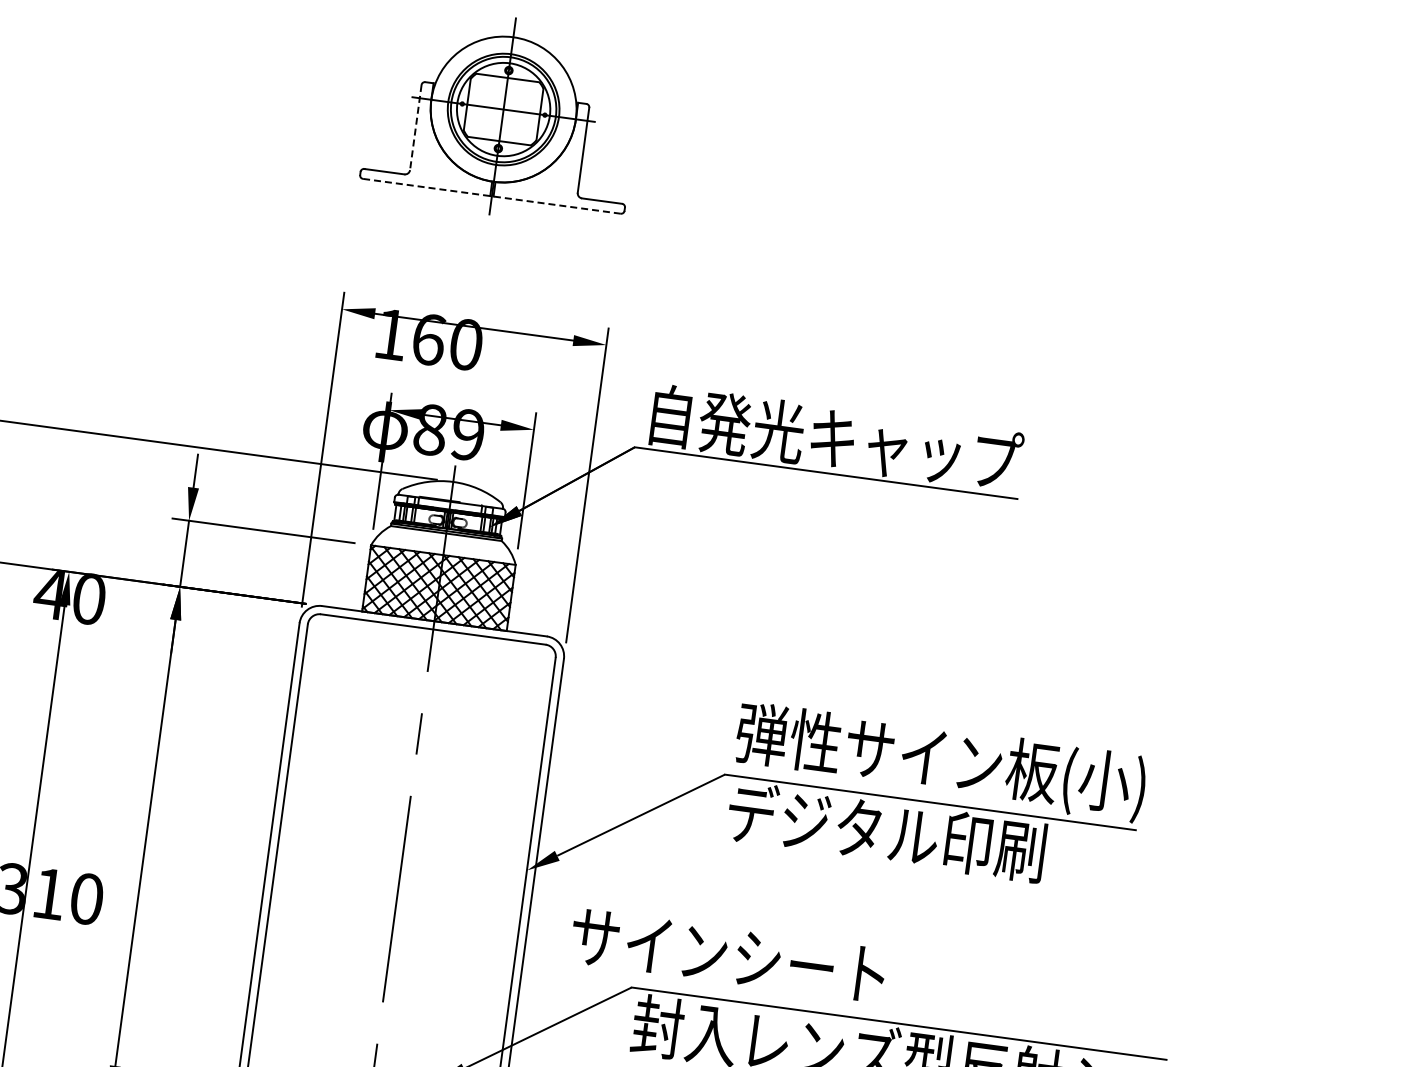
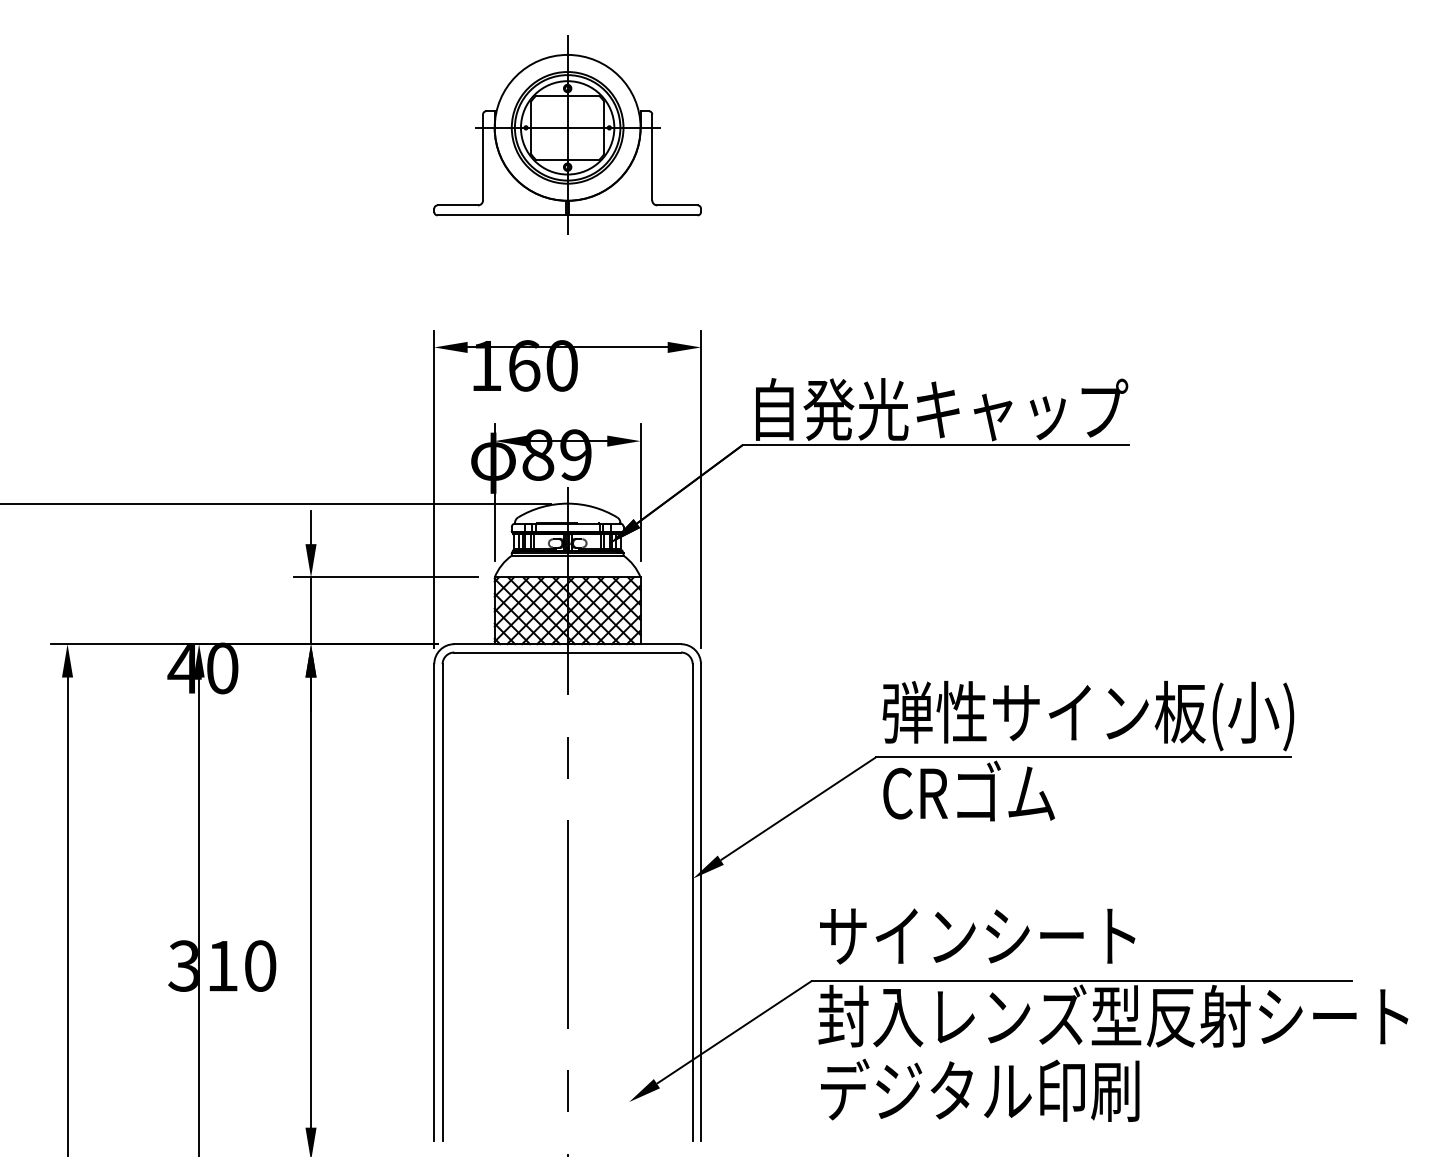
line: (416, 127) -> (483, 157), dashed -> solid
line: (491, 196) -> (567, 215), dashed -> solid
text: (886, 831) -> (1043, 792), デジタル印刷 -> CRゴム
text: (728, 955) -> (977, 936), moved

